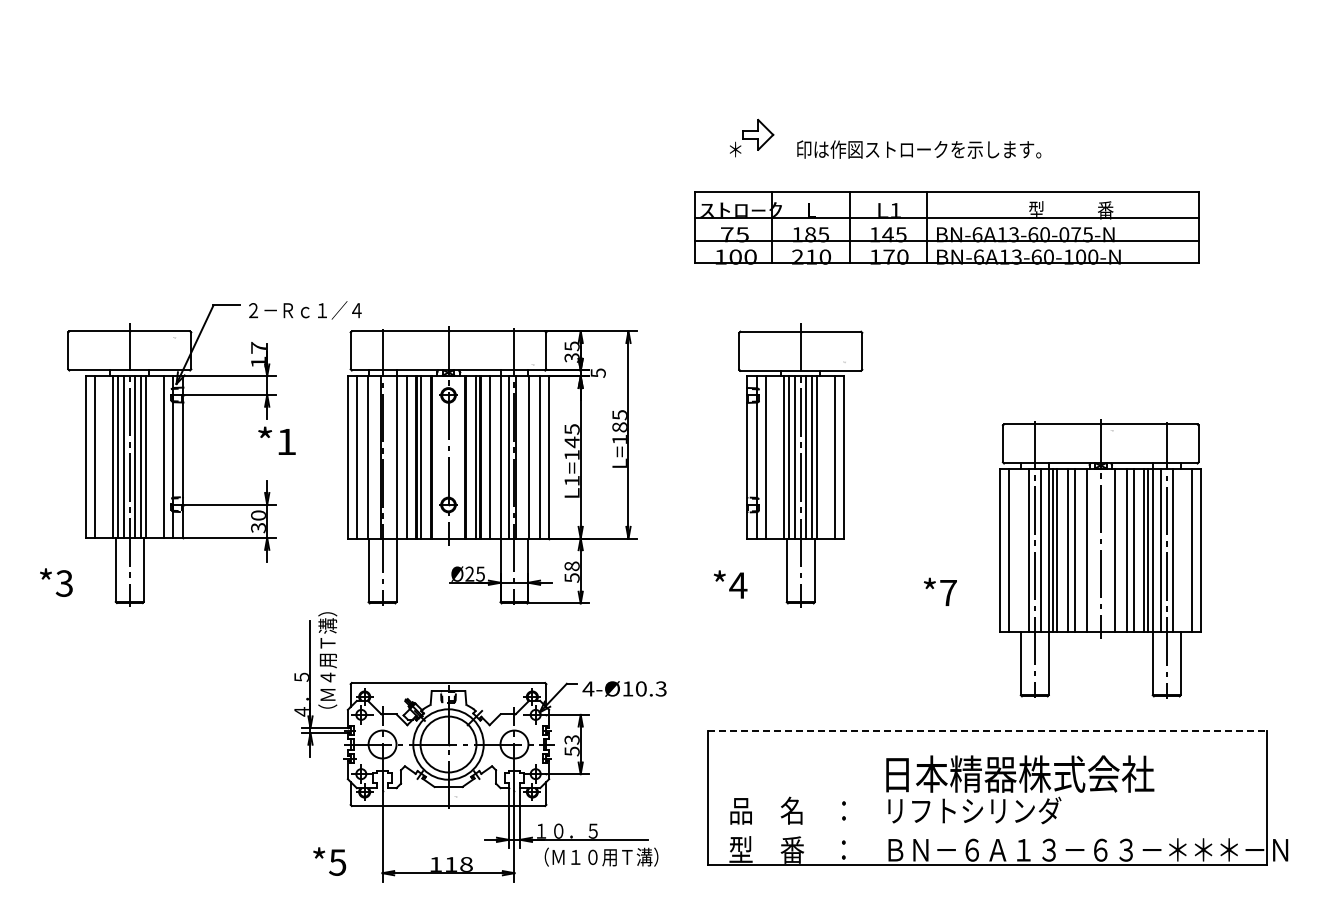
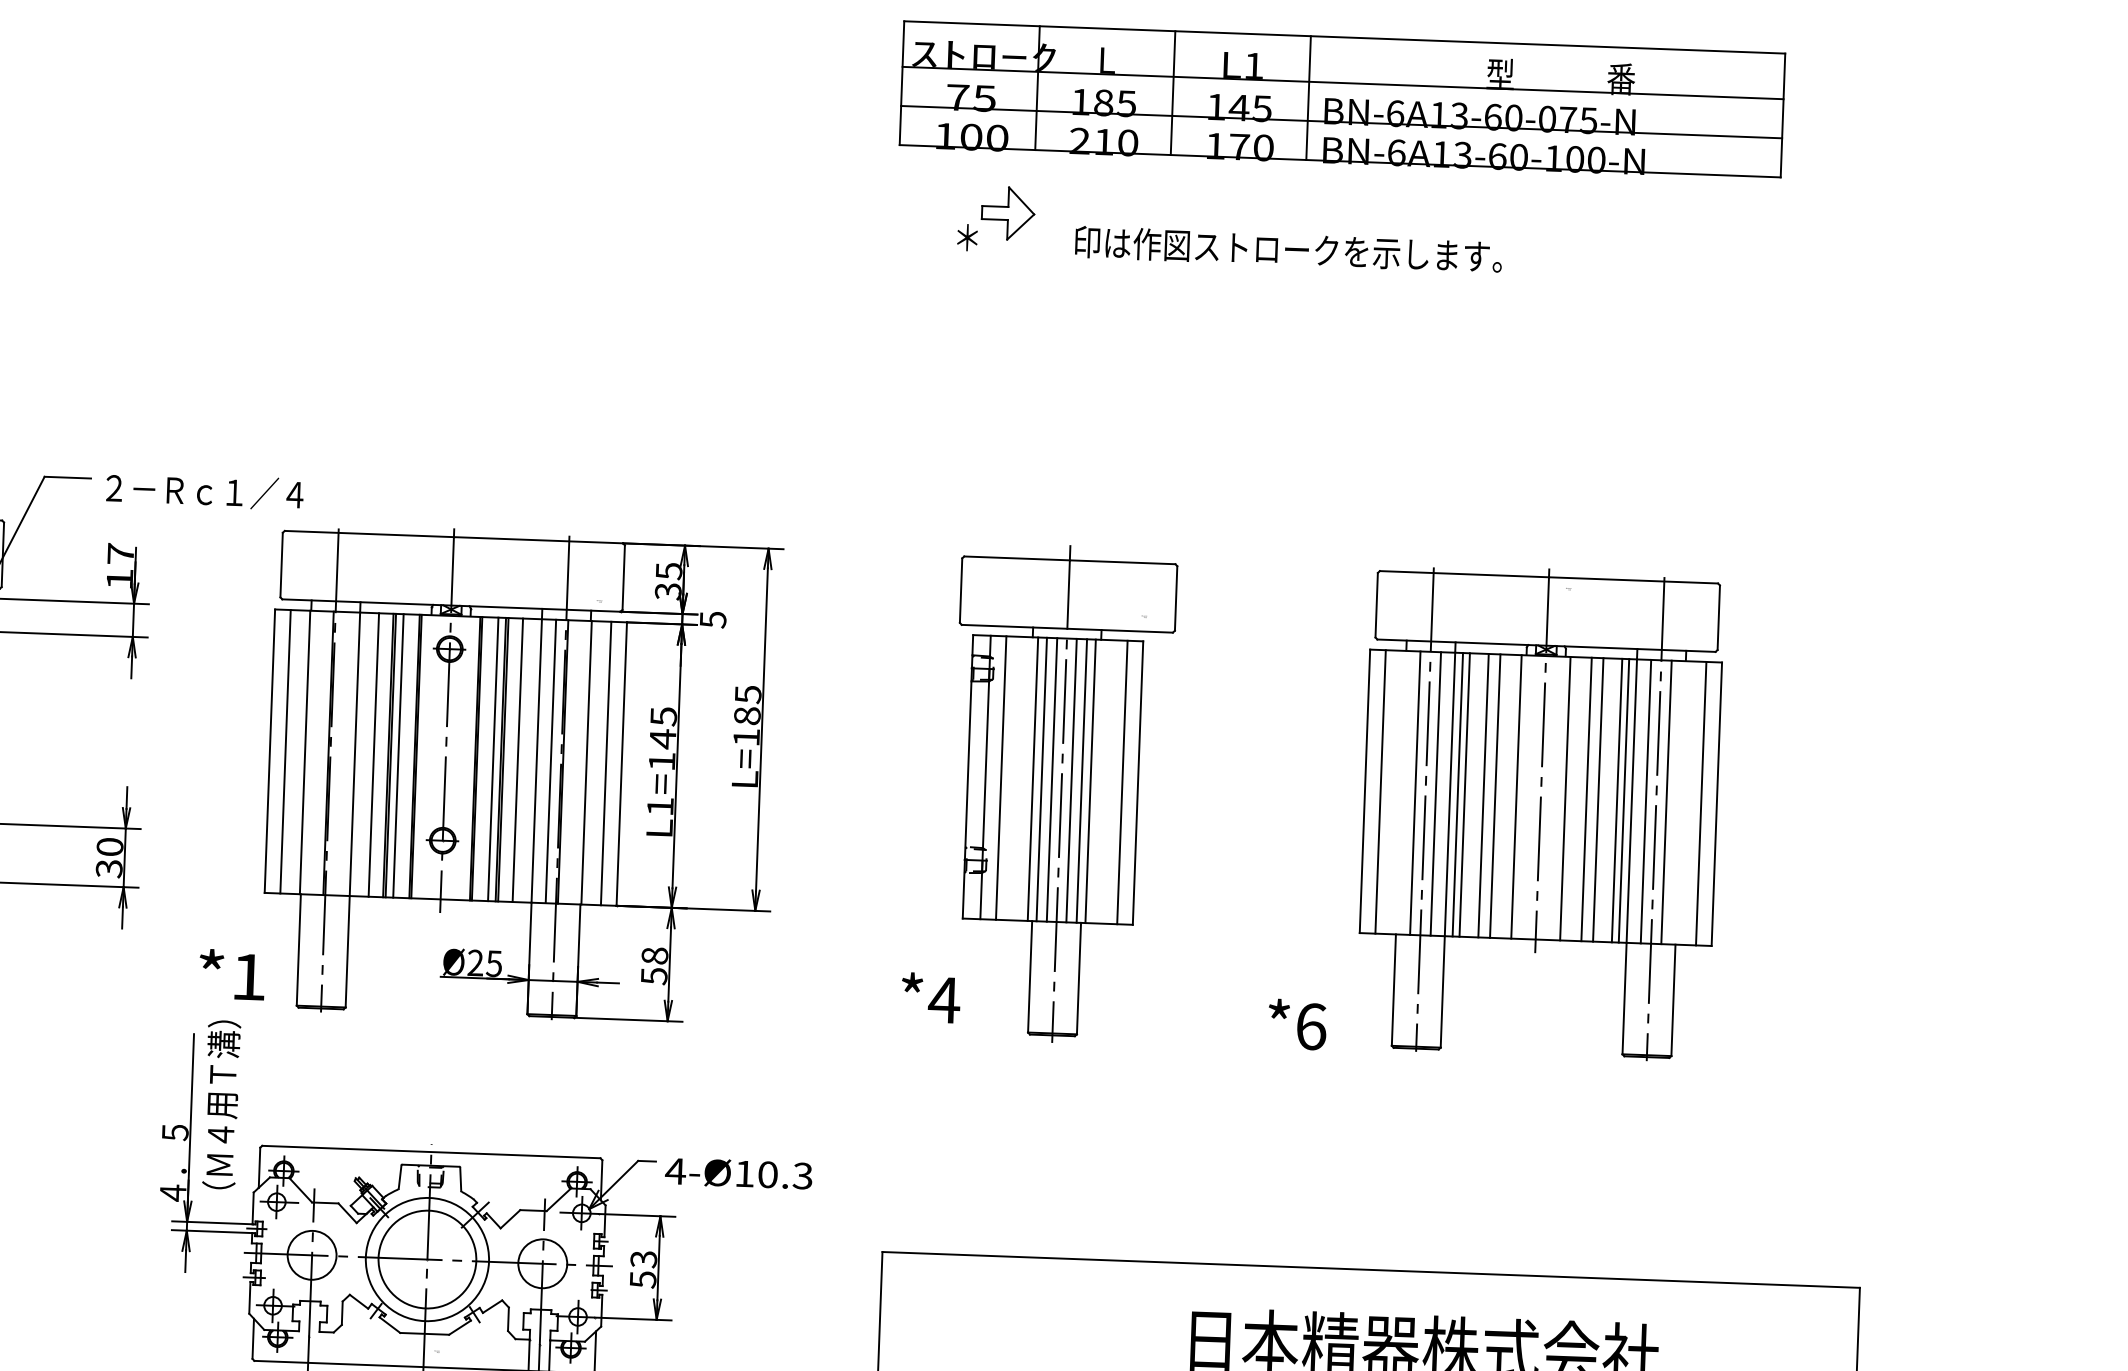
part: (946, 227) -> (1341, 98), moved
text: (276, 440) -> (231, 973), moved
part: (1100, 558) -> (1539, 811), moved
text: (948, 592) -> (1311, 1025), *7 -> *6
line: (987, 730) -> (1370, 1269), dashed -> solid

